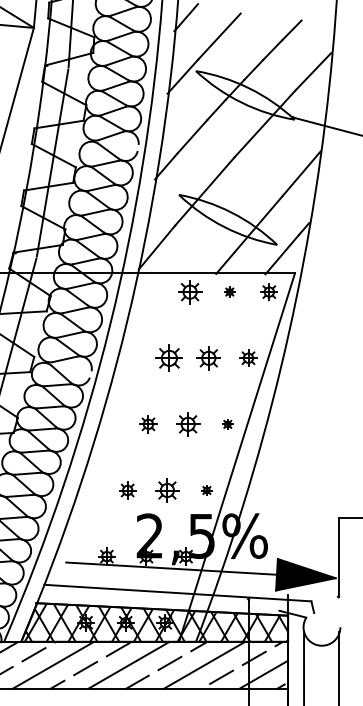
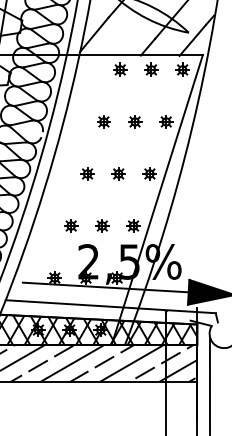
part: (189, 291) -> (119, 69), size x0.71
part: (229, 291) -> (151, 69), size x1.67
part: (168, 357) -> (103, 121), size x0.62
part: (208, 357) -> (134, 121), size x0.71
part: (187, 424) -> (118, 174), size x0.71
part: (227, 424) -> (149, 174), size x1.67
part: (166, 490) -> (101, 226), size x0.71
part: (206, 490) -> (133, 226), size x1.67

